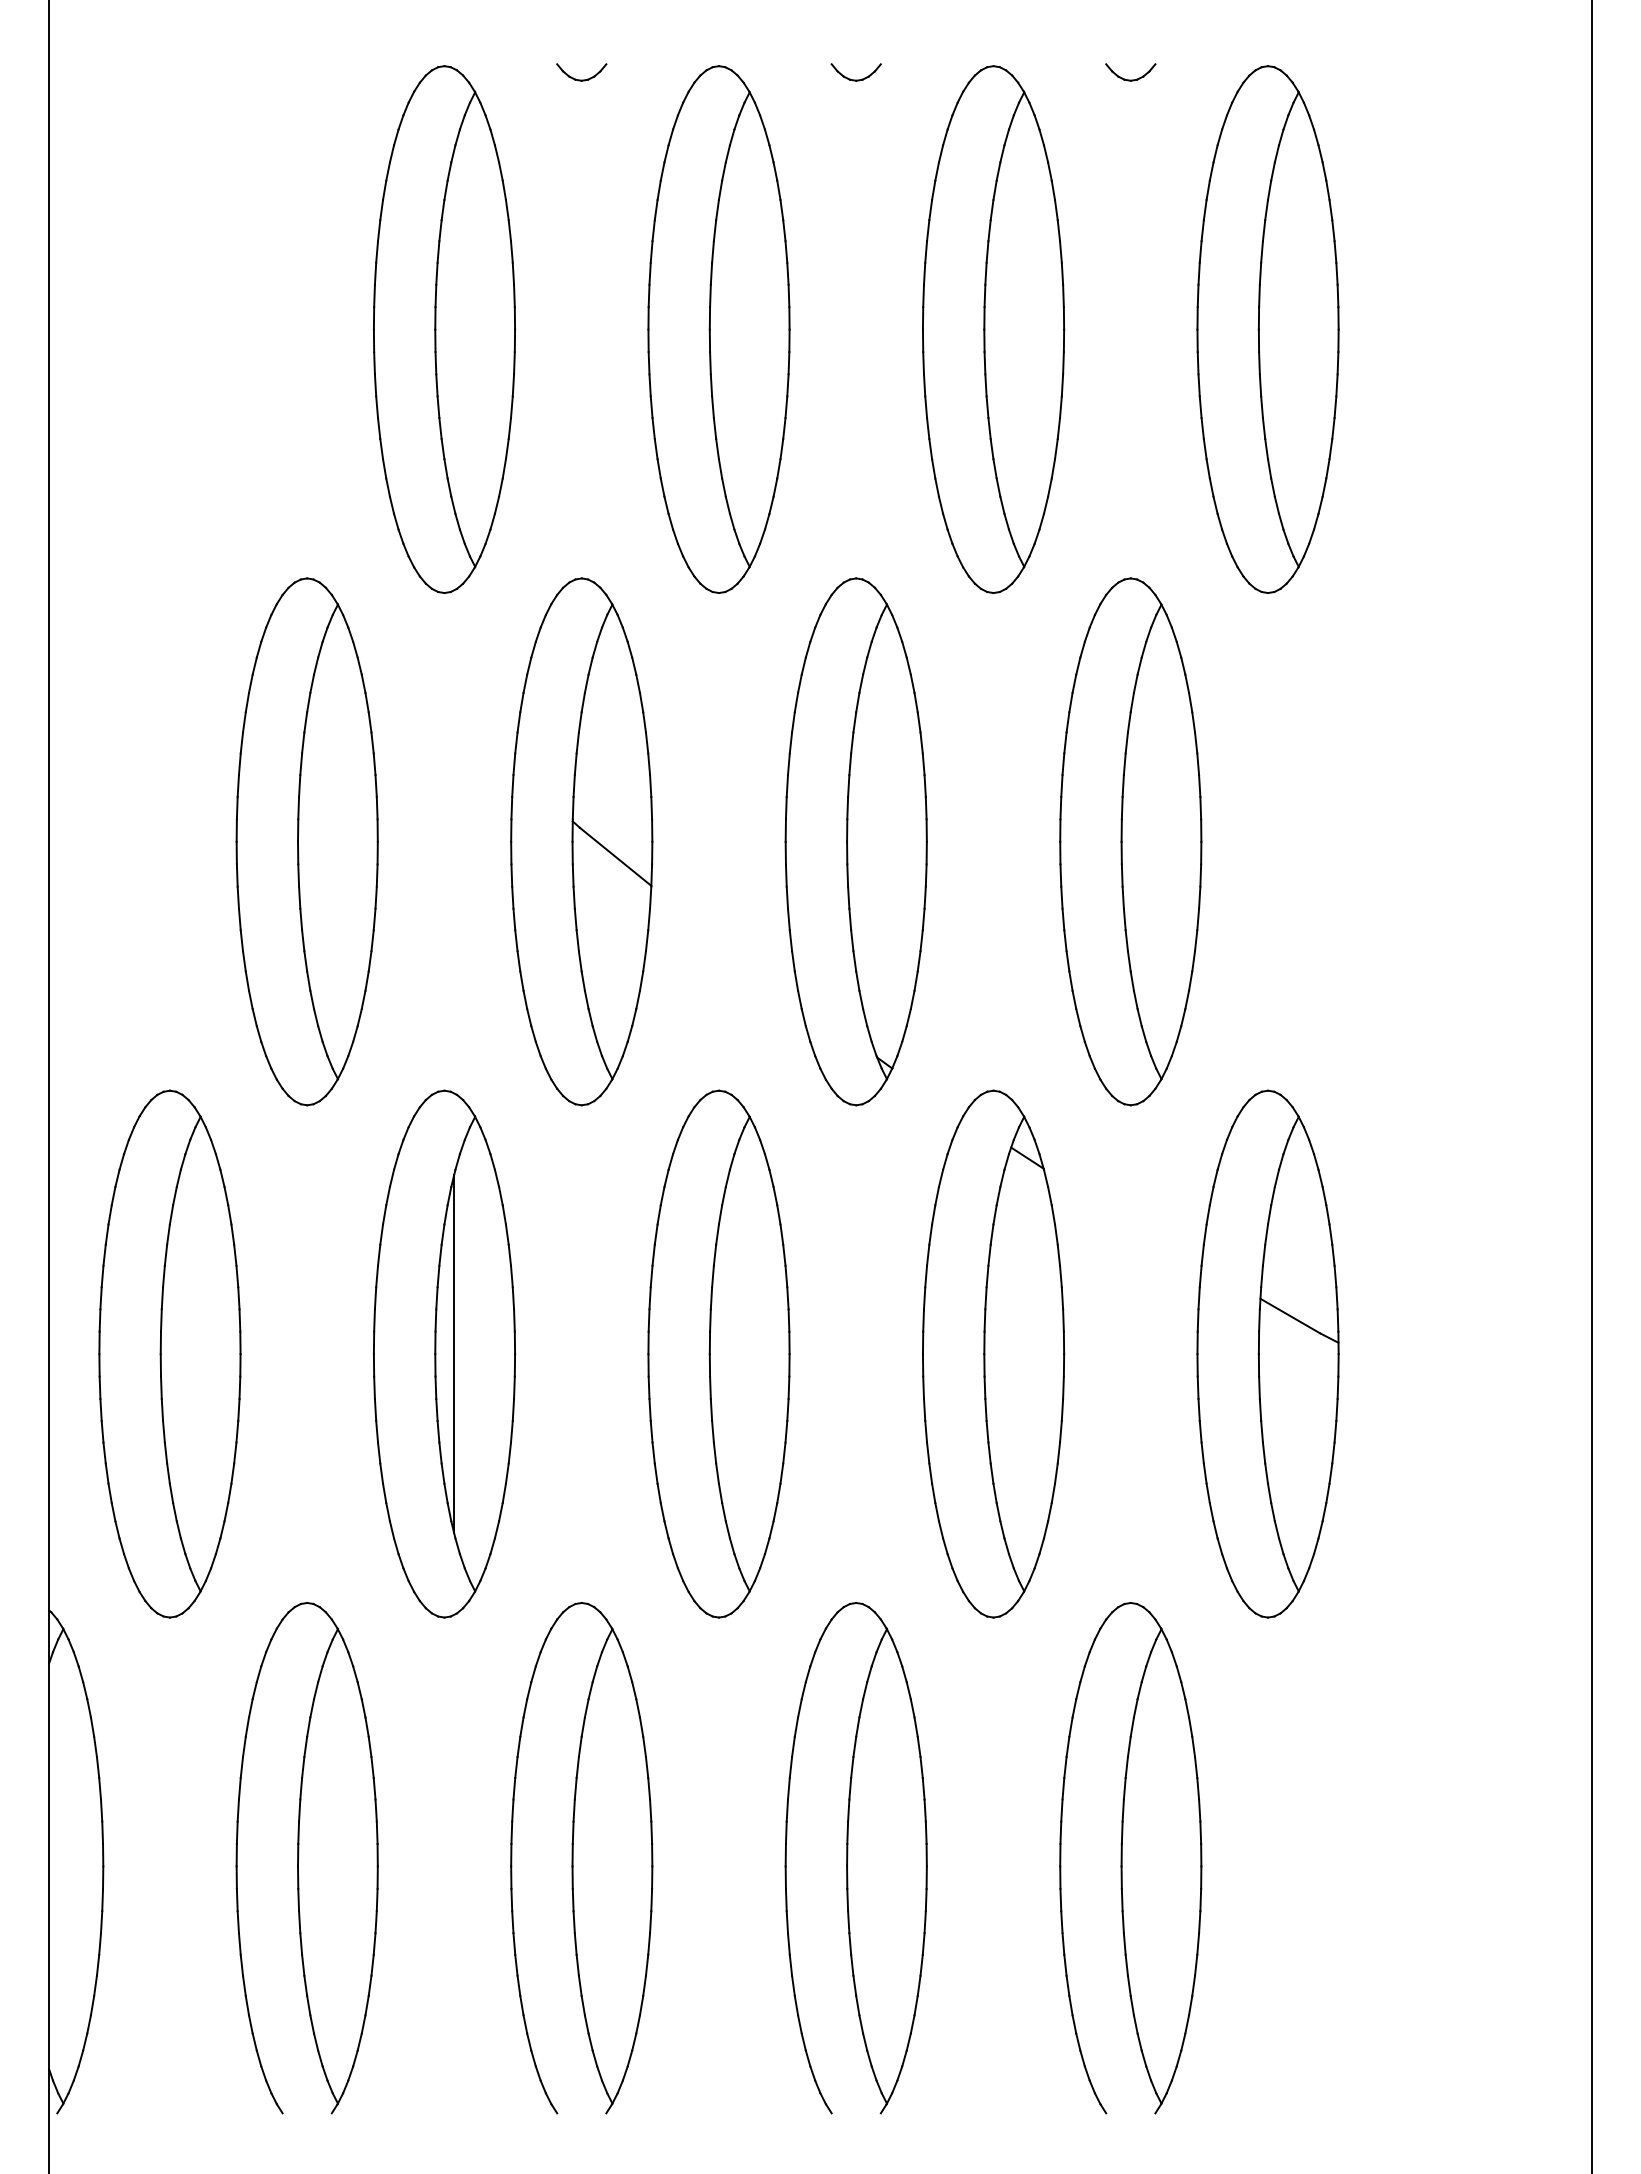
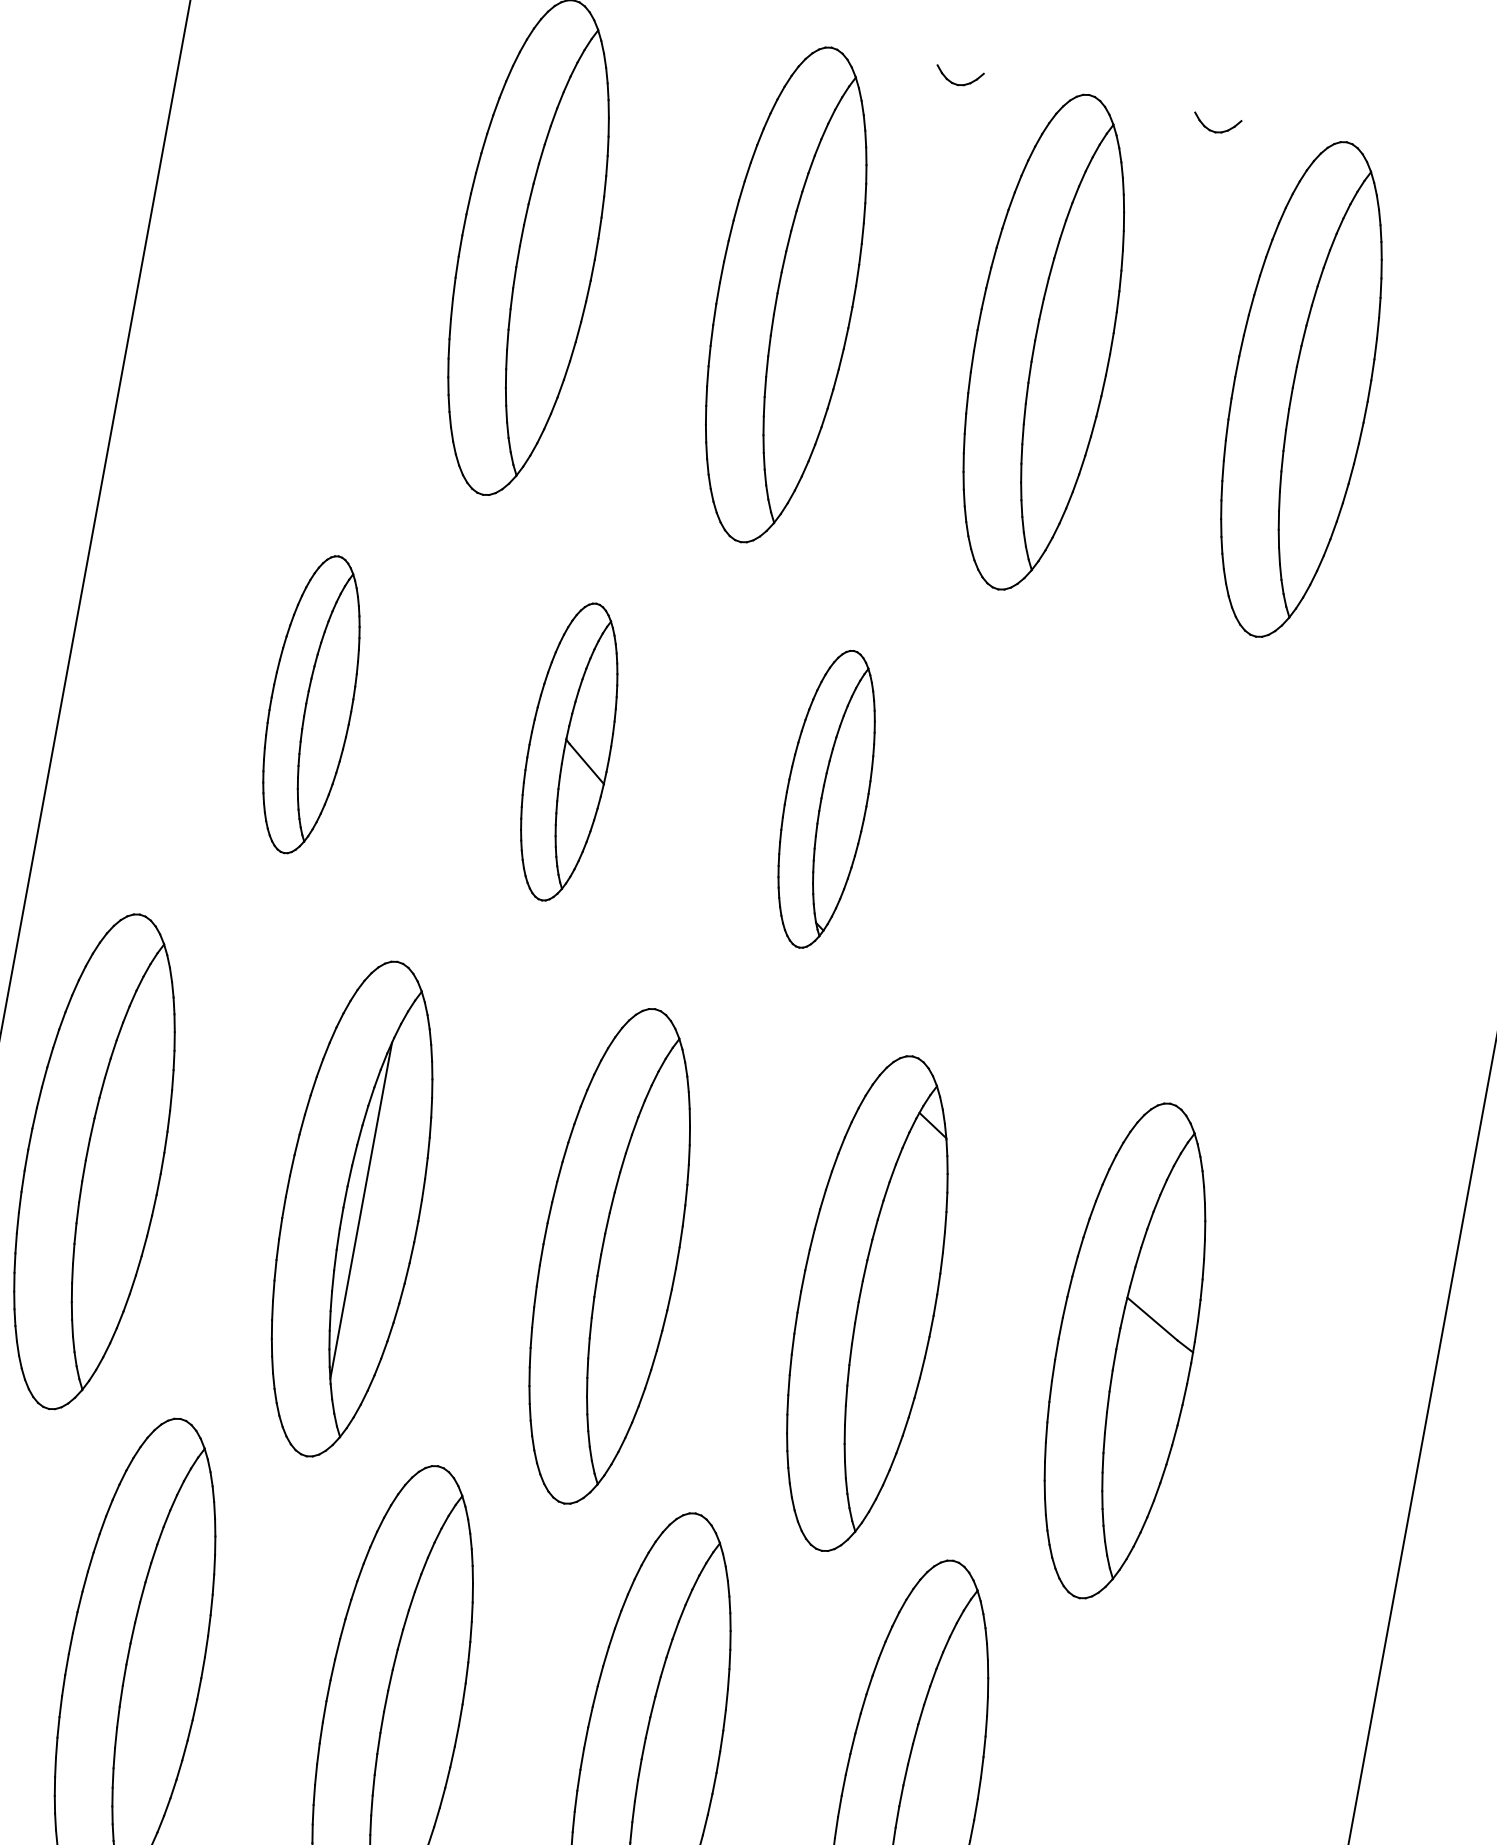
part: (581, 79) -> (700, 36), removed
part: (306, 841) -> (310, 704), size x0.6
part: (581, 841) -> (568, 751), size x0.6
part: (855, 841) -> (826, 798), size x0.6
part: (1130, 841) -> (1084, 846), removed

